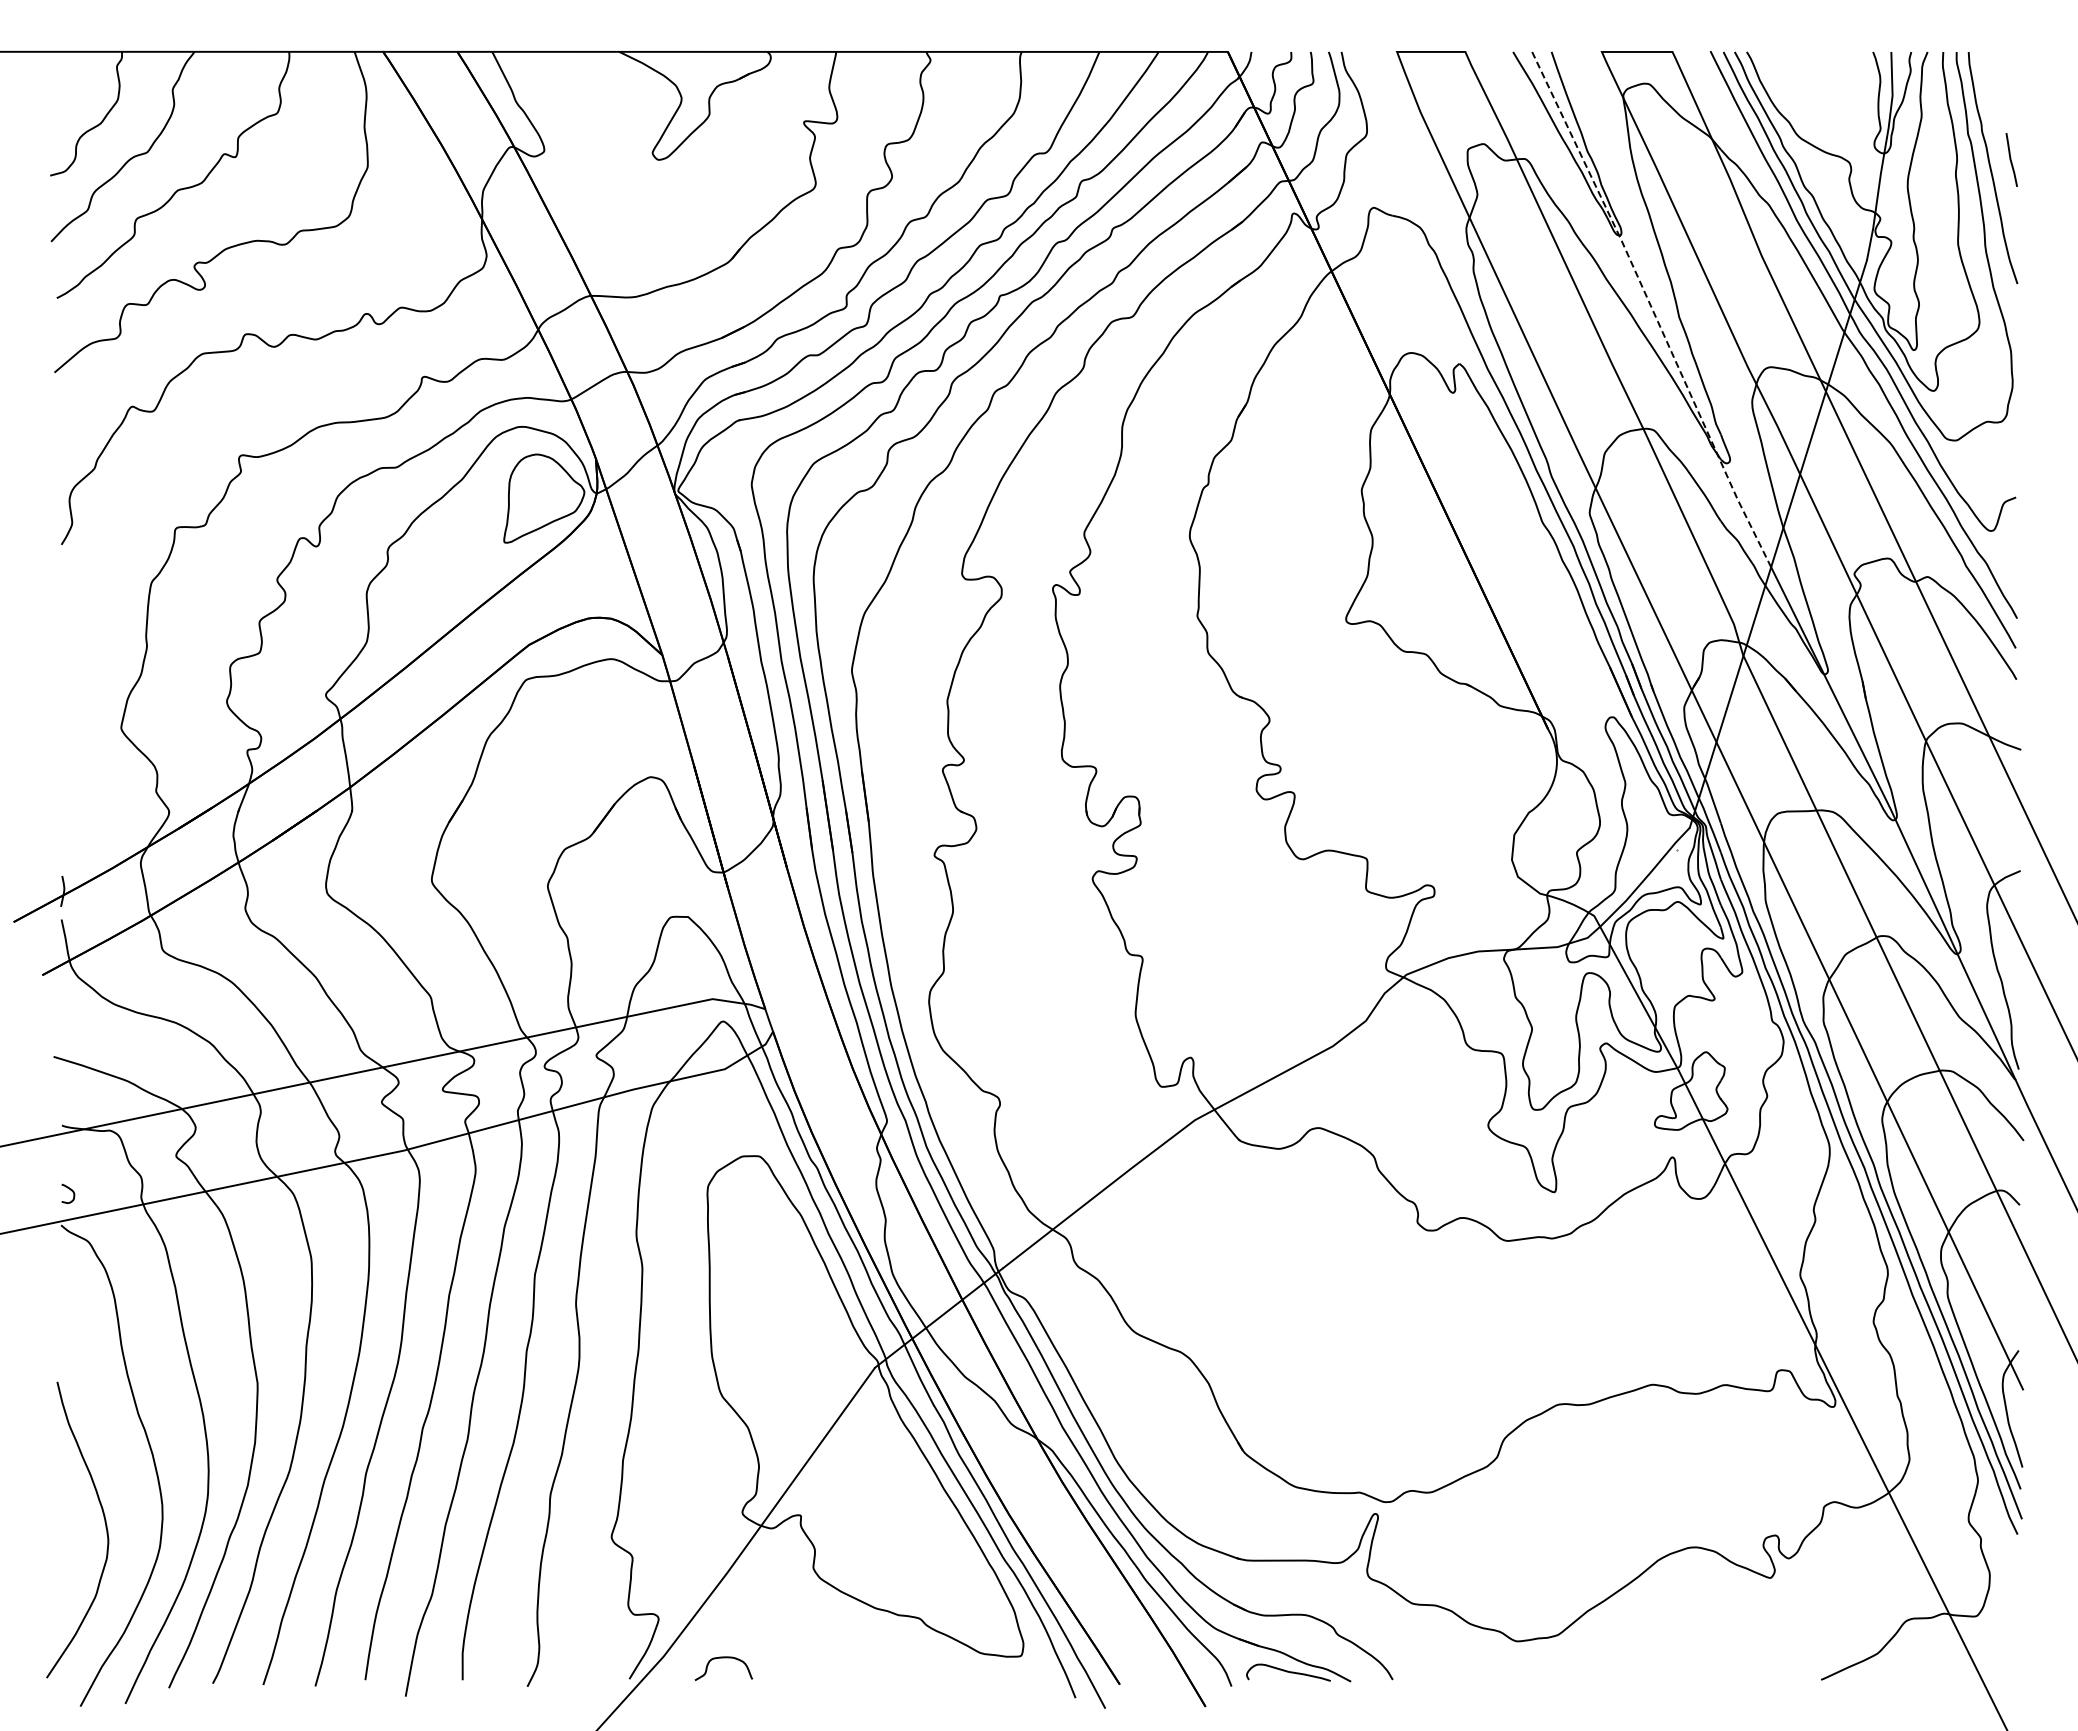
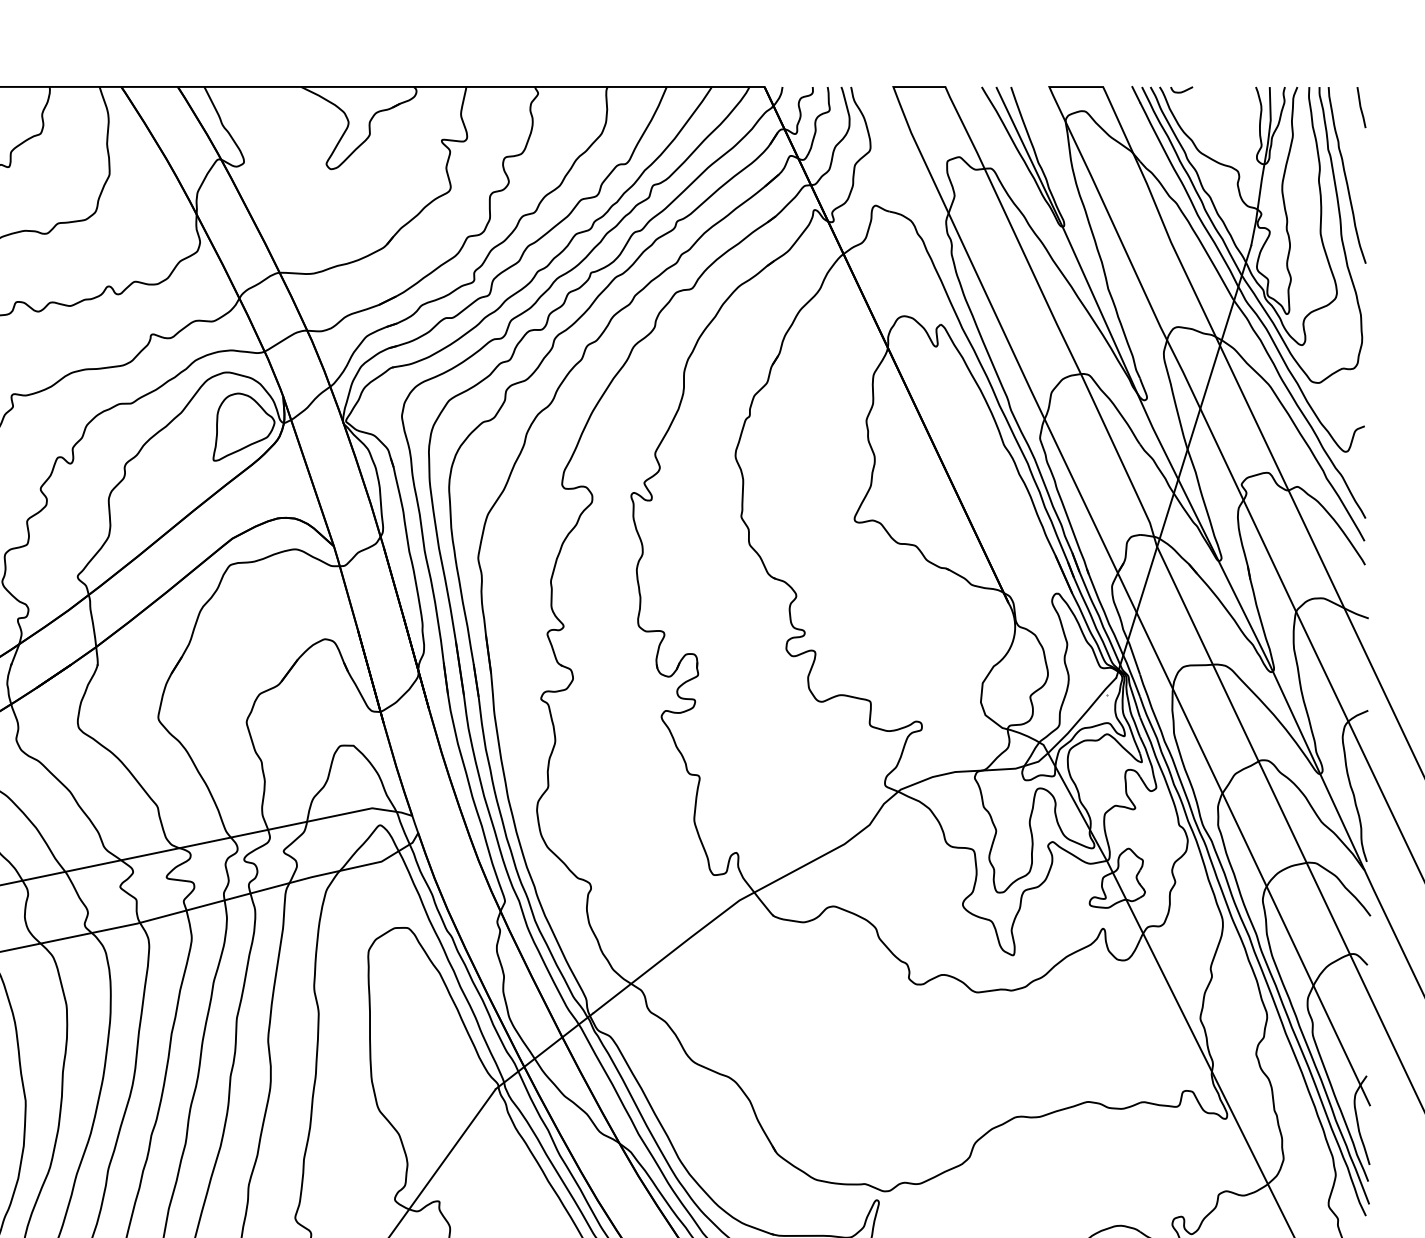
curve: (1776, 57) -> (1182, 91), added
line: (2011, 159) -> (1361, 107), moved
line: (1652, 309) -> (1087, 283), dashed -> solid

